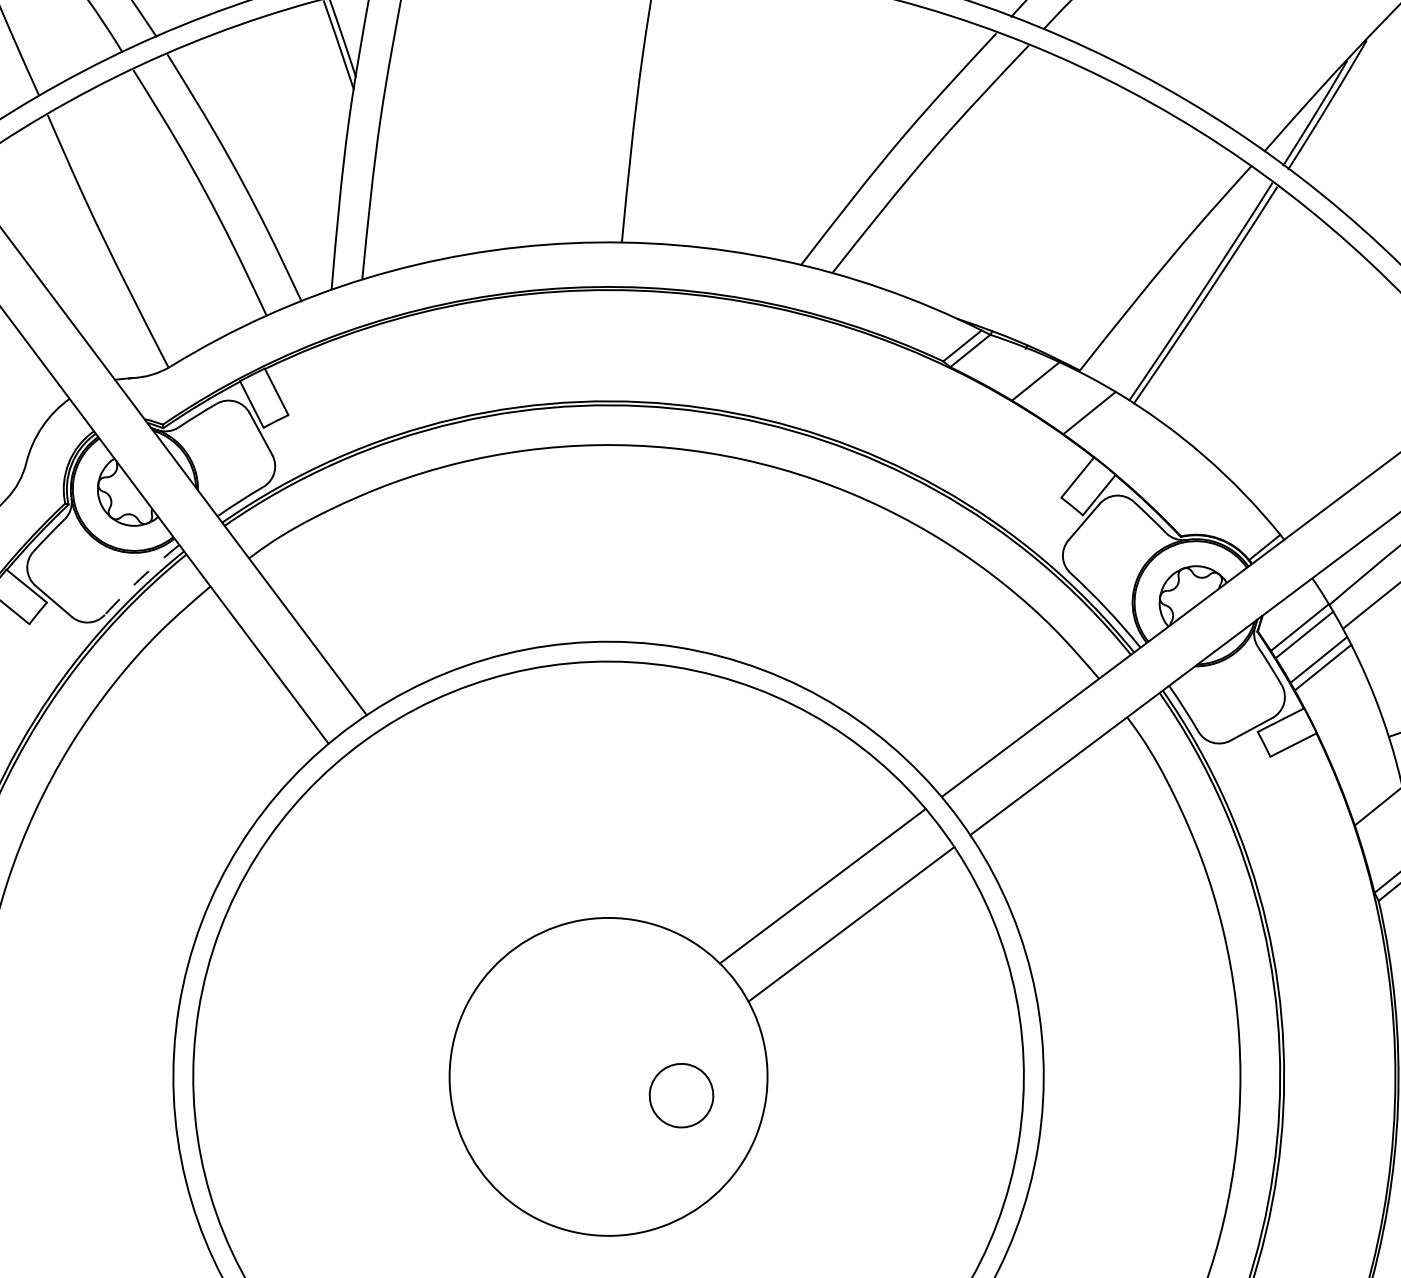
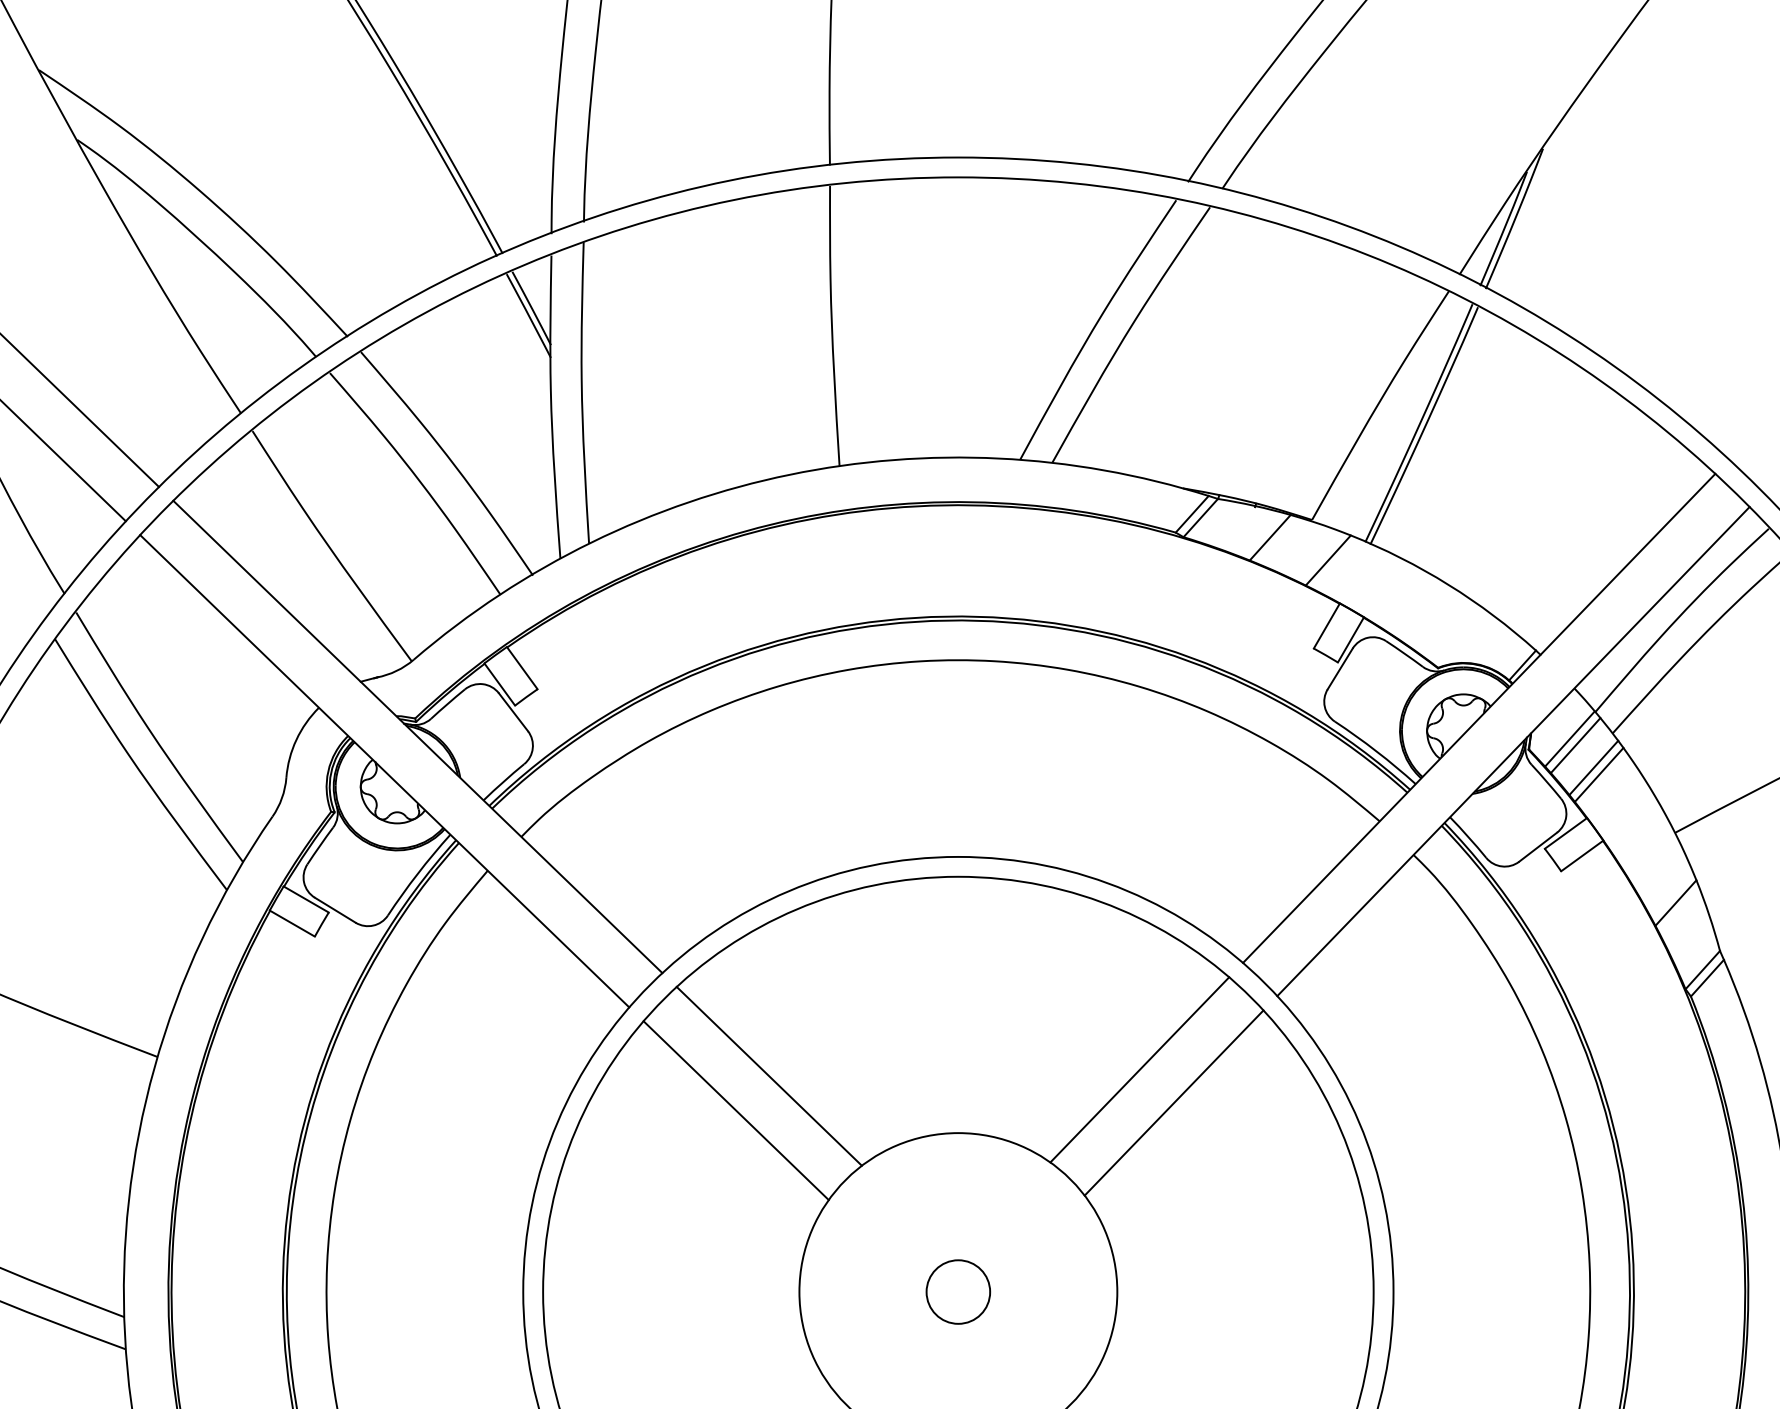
arc: (140, 578) -> (417, 873), dashed -> solid
line: (455, 833) -> (768, 1075), added
line: (417, 862) -> (735, 1110), added
circle: (681, 1095) -> (958, 1291), moved

